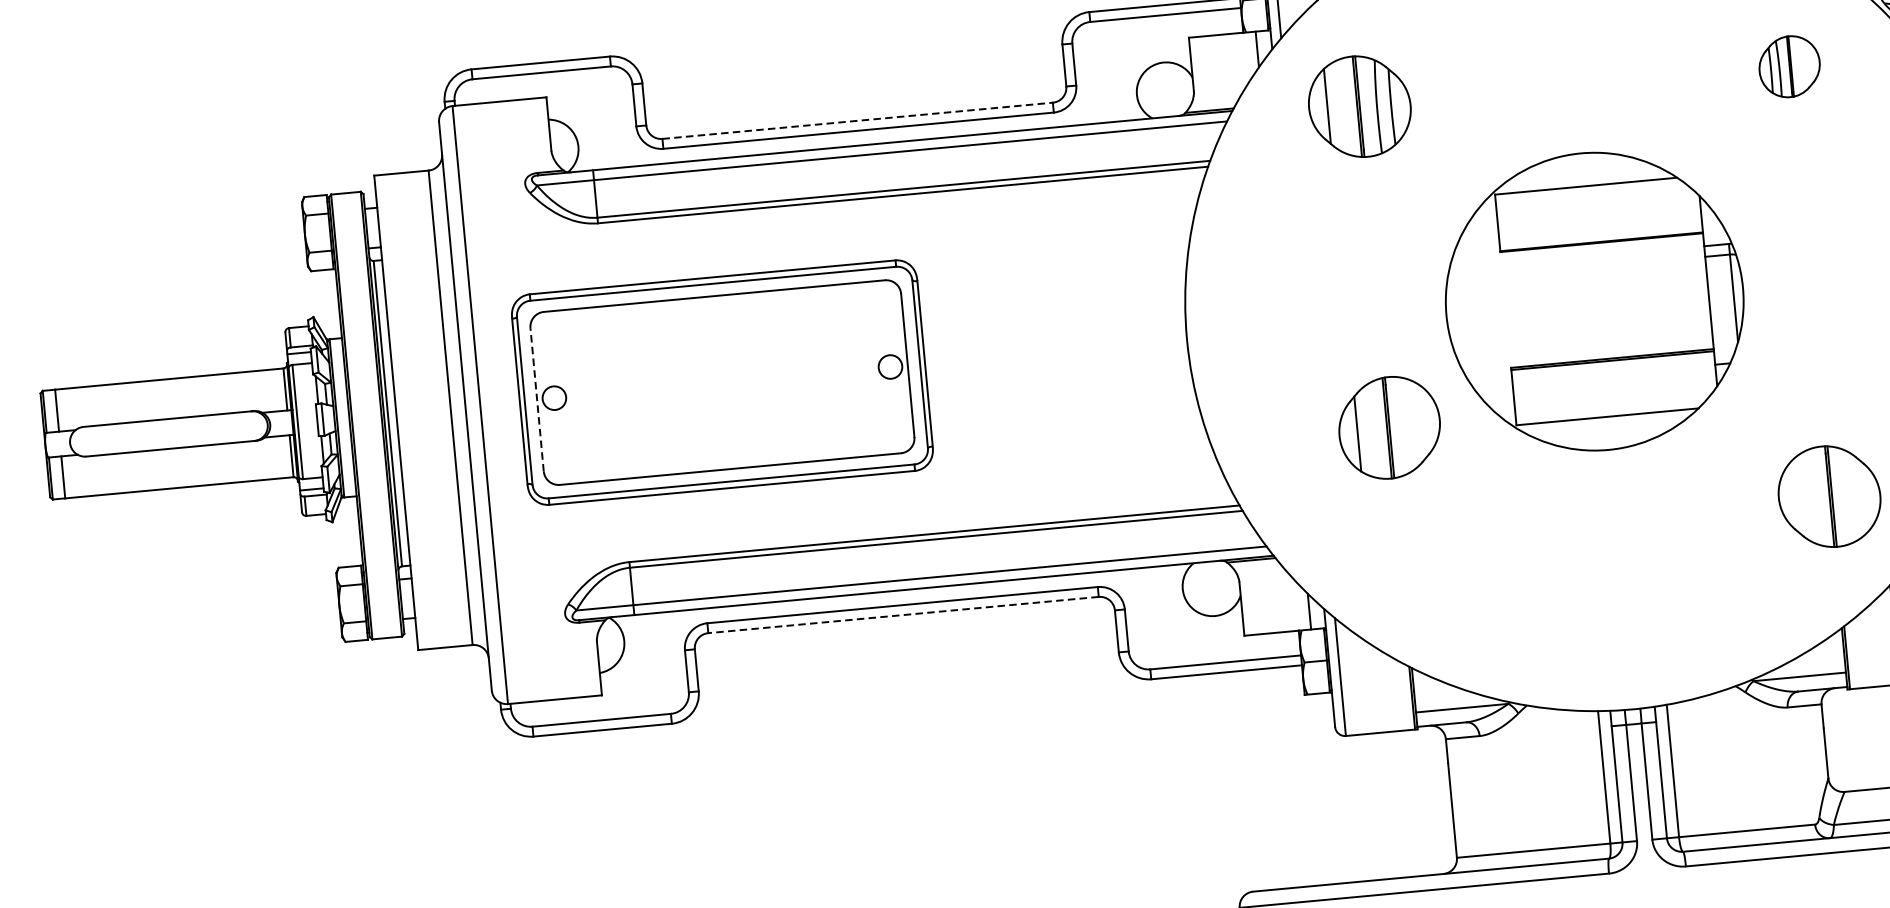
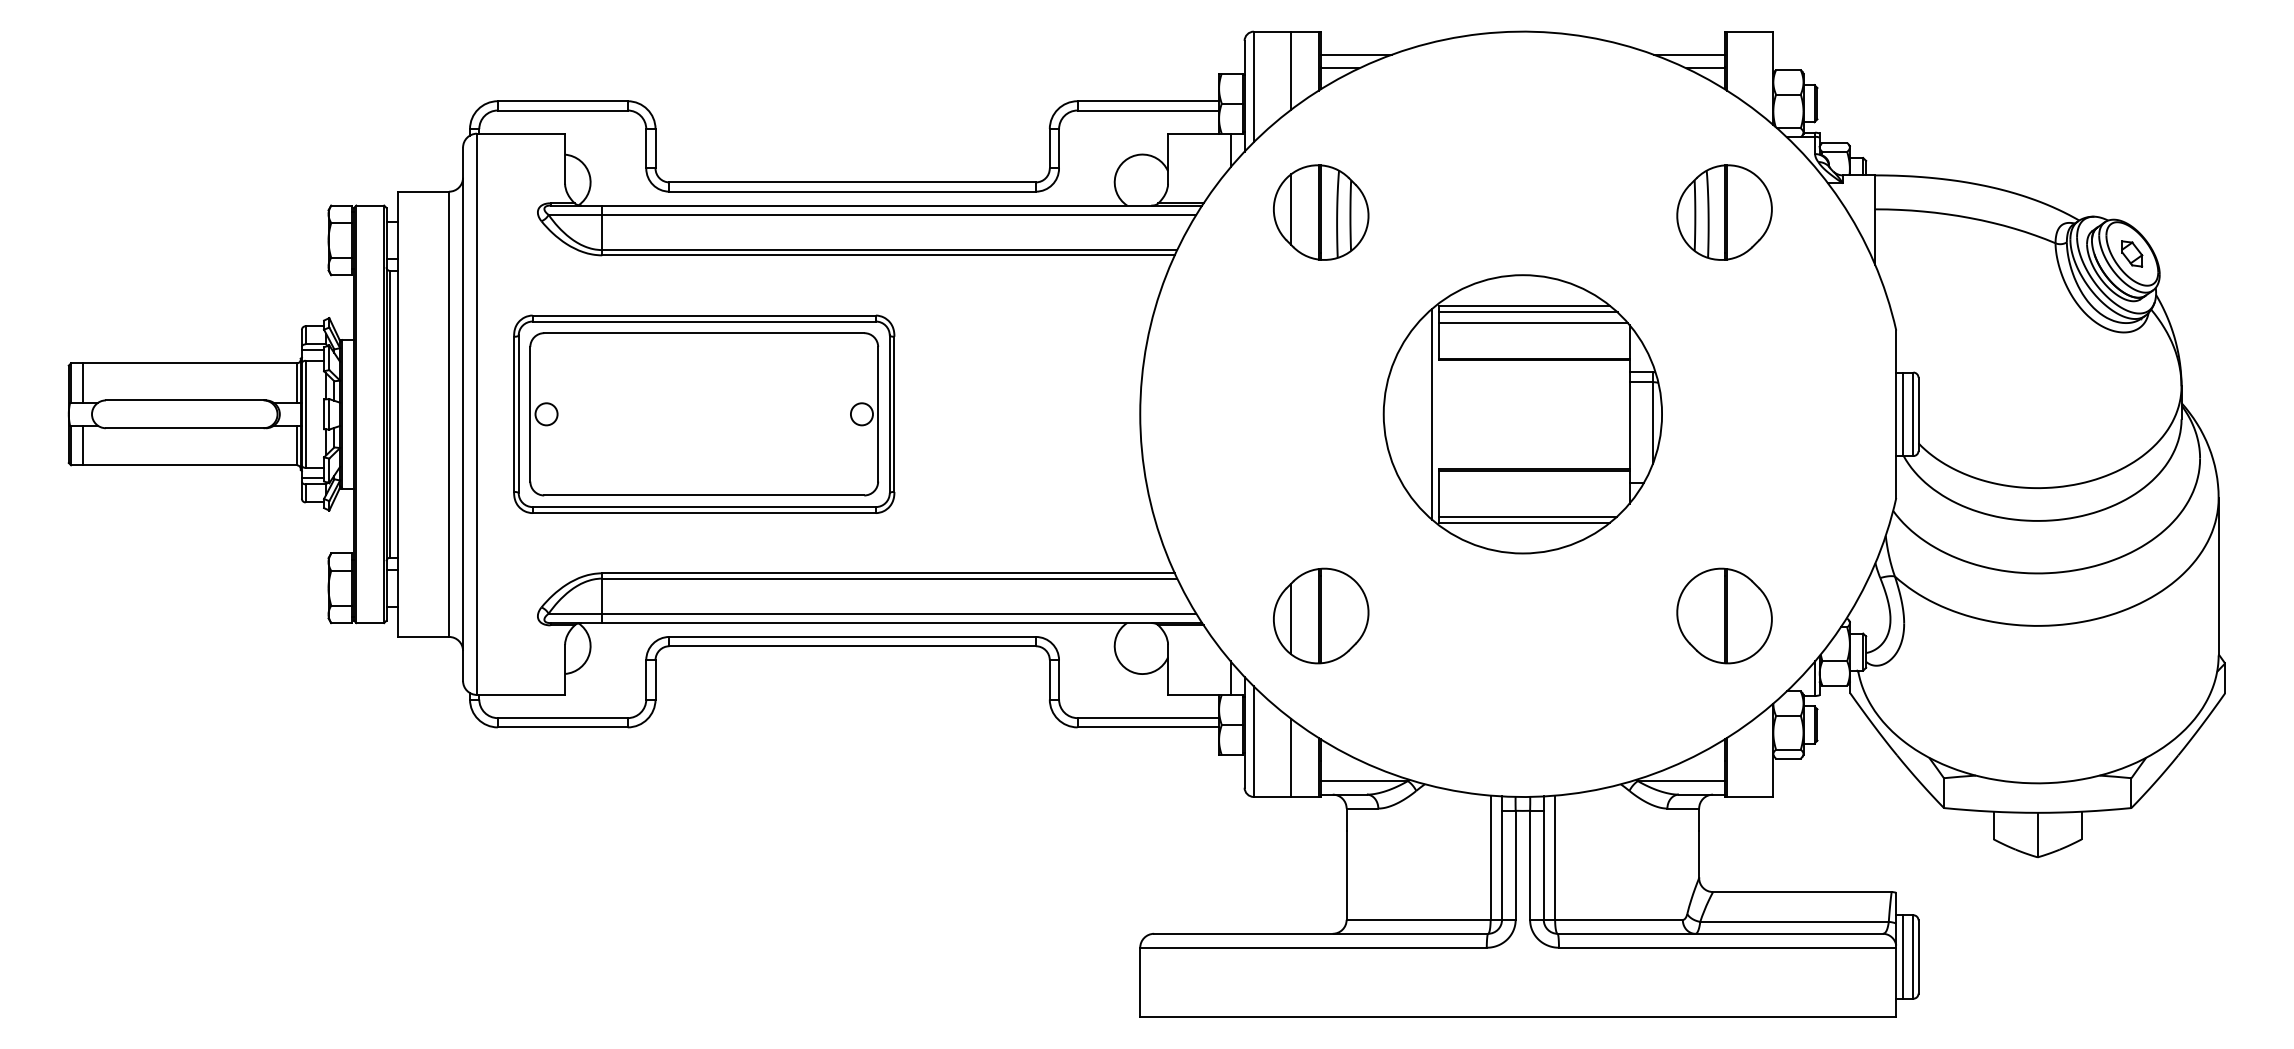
part: (1789, 66) -> (1724, 212), size x1.67
line: (858, 120) -> (853, 182), dashed -> solid
line: (1590, 192) -> (1528, 312), added
line: (1596, 202) -> (1533, 322), added
line: (1498, 310) -> (1432, 414), added
line: (537, 398) -> (530, 413), dashed -> solid
line: (1610, 409) -> (1528, 516), added
part: (1389, 427) -> (1321, 615), moved
line: (903, 615) -> (852, 646), dashed -> solid
line: (1381, 690) -> (1290, 757), added

